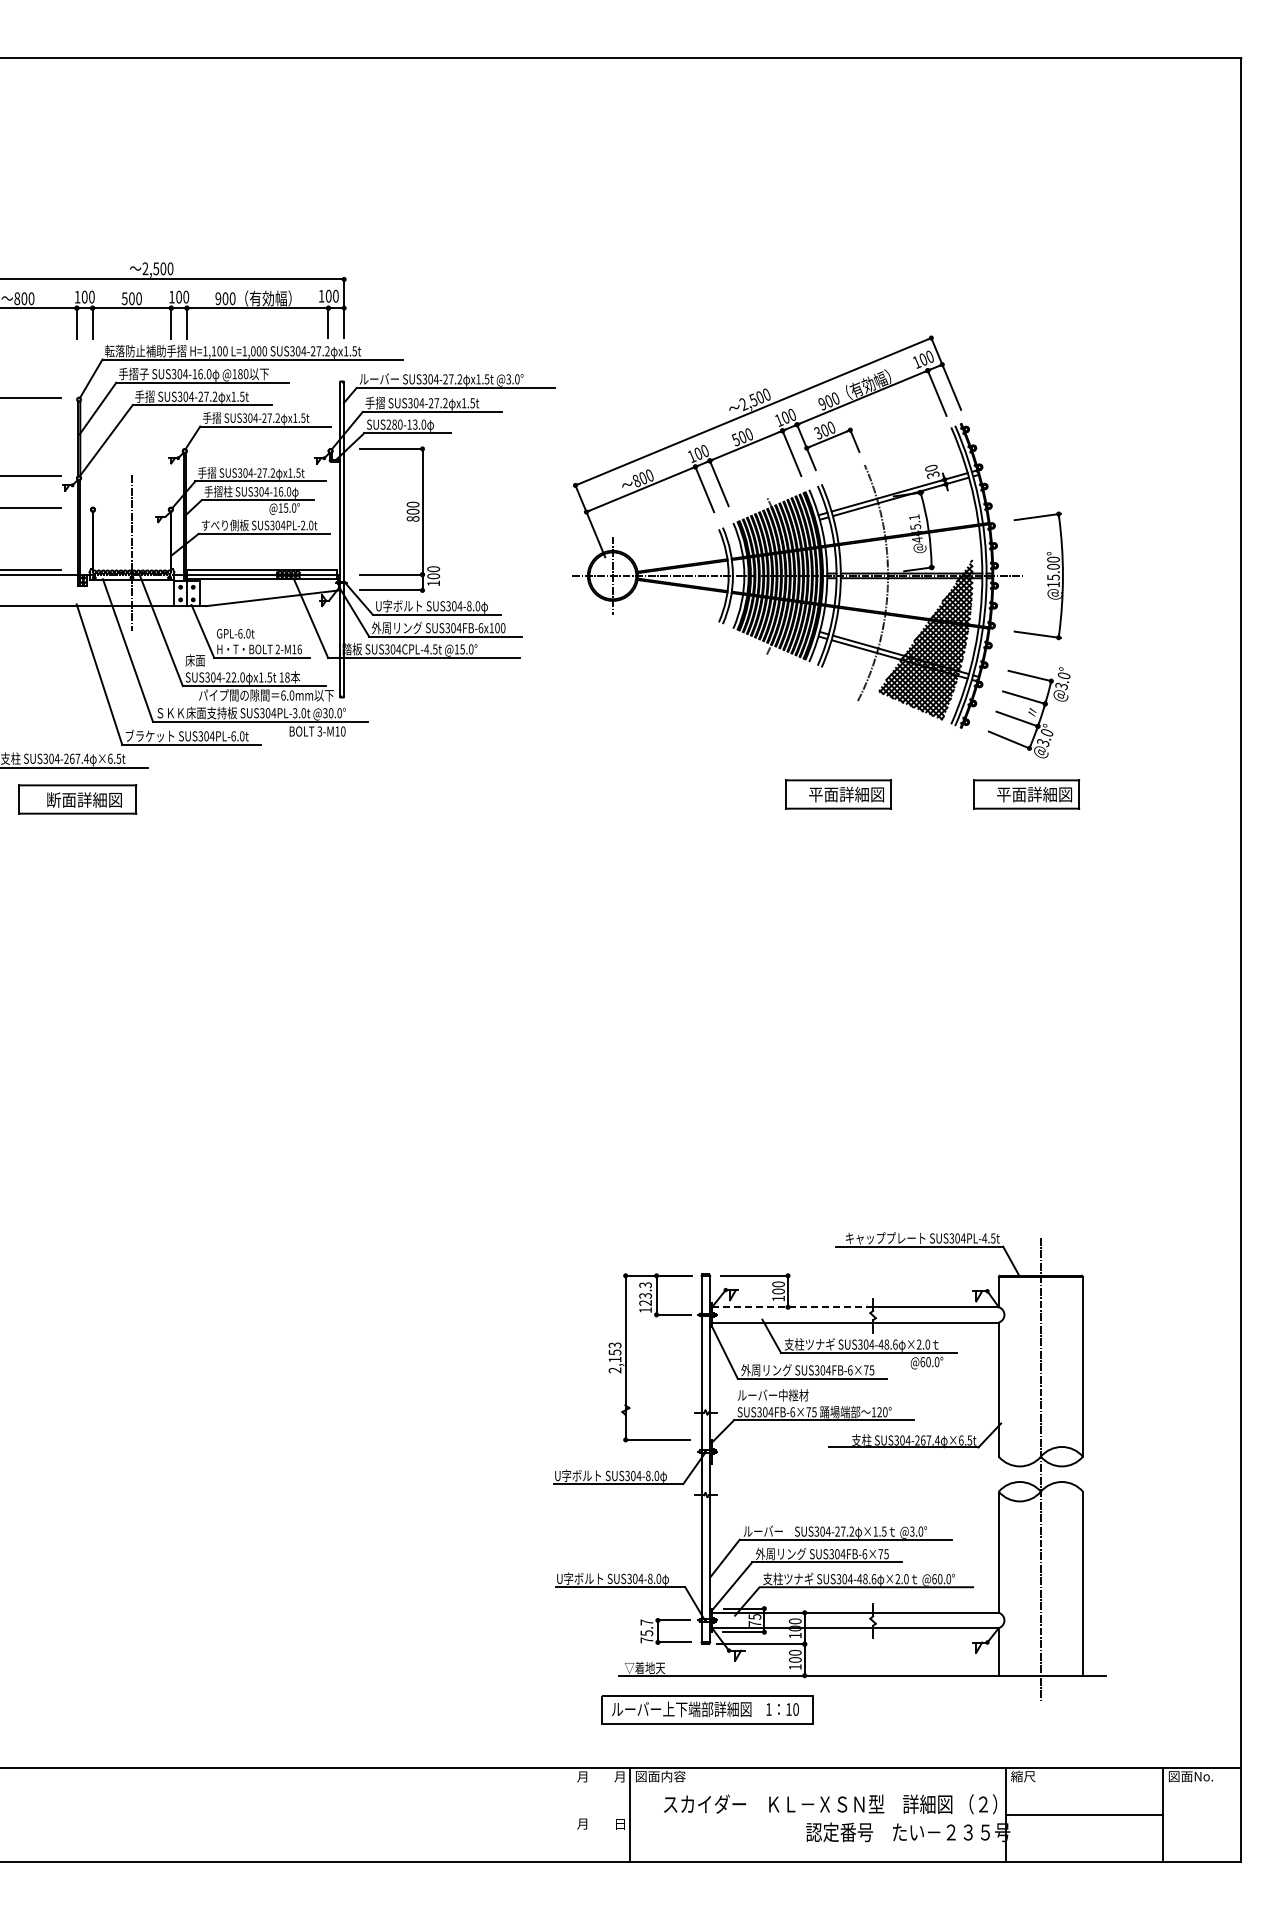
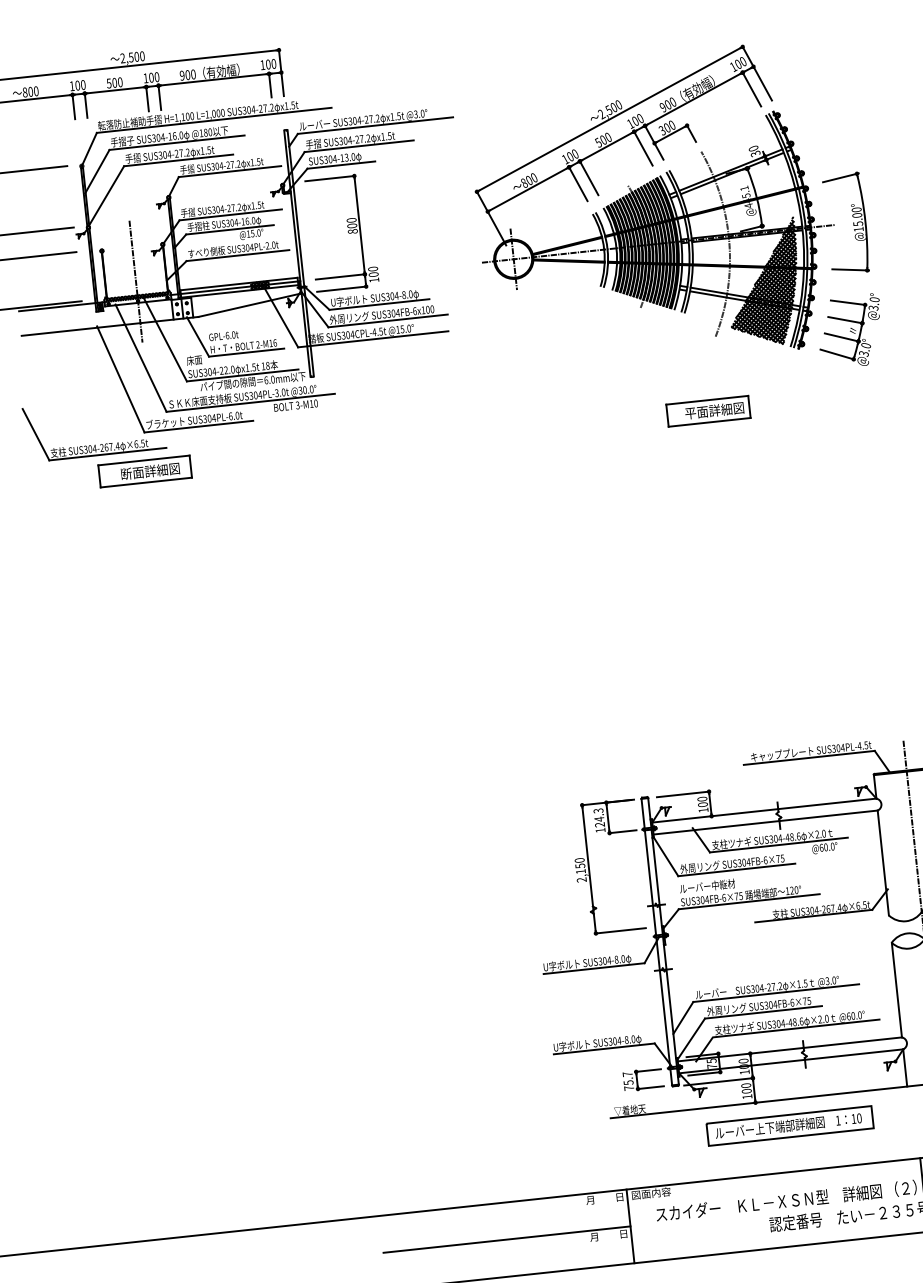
text: (394, 424) -> (330, 159), SUS280-13.0 -> SUS304-13.0
part: (1026, 794) -> (855, 395), removed
part: (77, 799) -> (144, 471), moved
text: (645, 1295) -> (599, 818), 123.3 -> 124.3
line: (792, 1307) -> (715, 816), dashed -> solid
text: (614, 1345) -> (579, 860), 2,153 -> 2,150
part: (707, 1709) -> (790, 1125), moved
text: (619, 1776) -> (619, 1197), 月 -> 日
line: (471, 1815) -> (506, 1239), added

